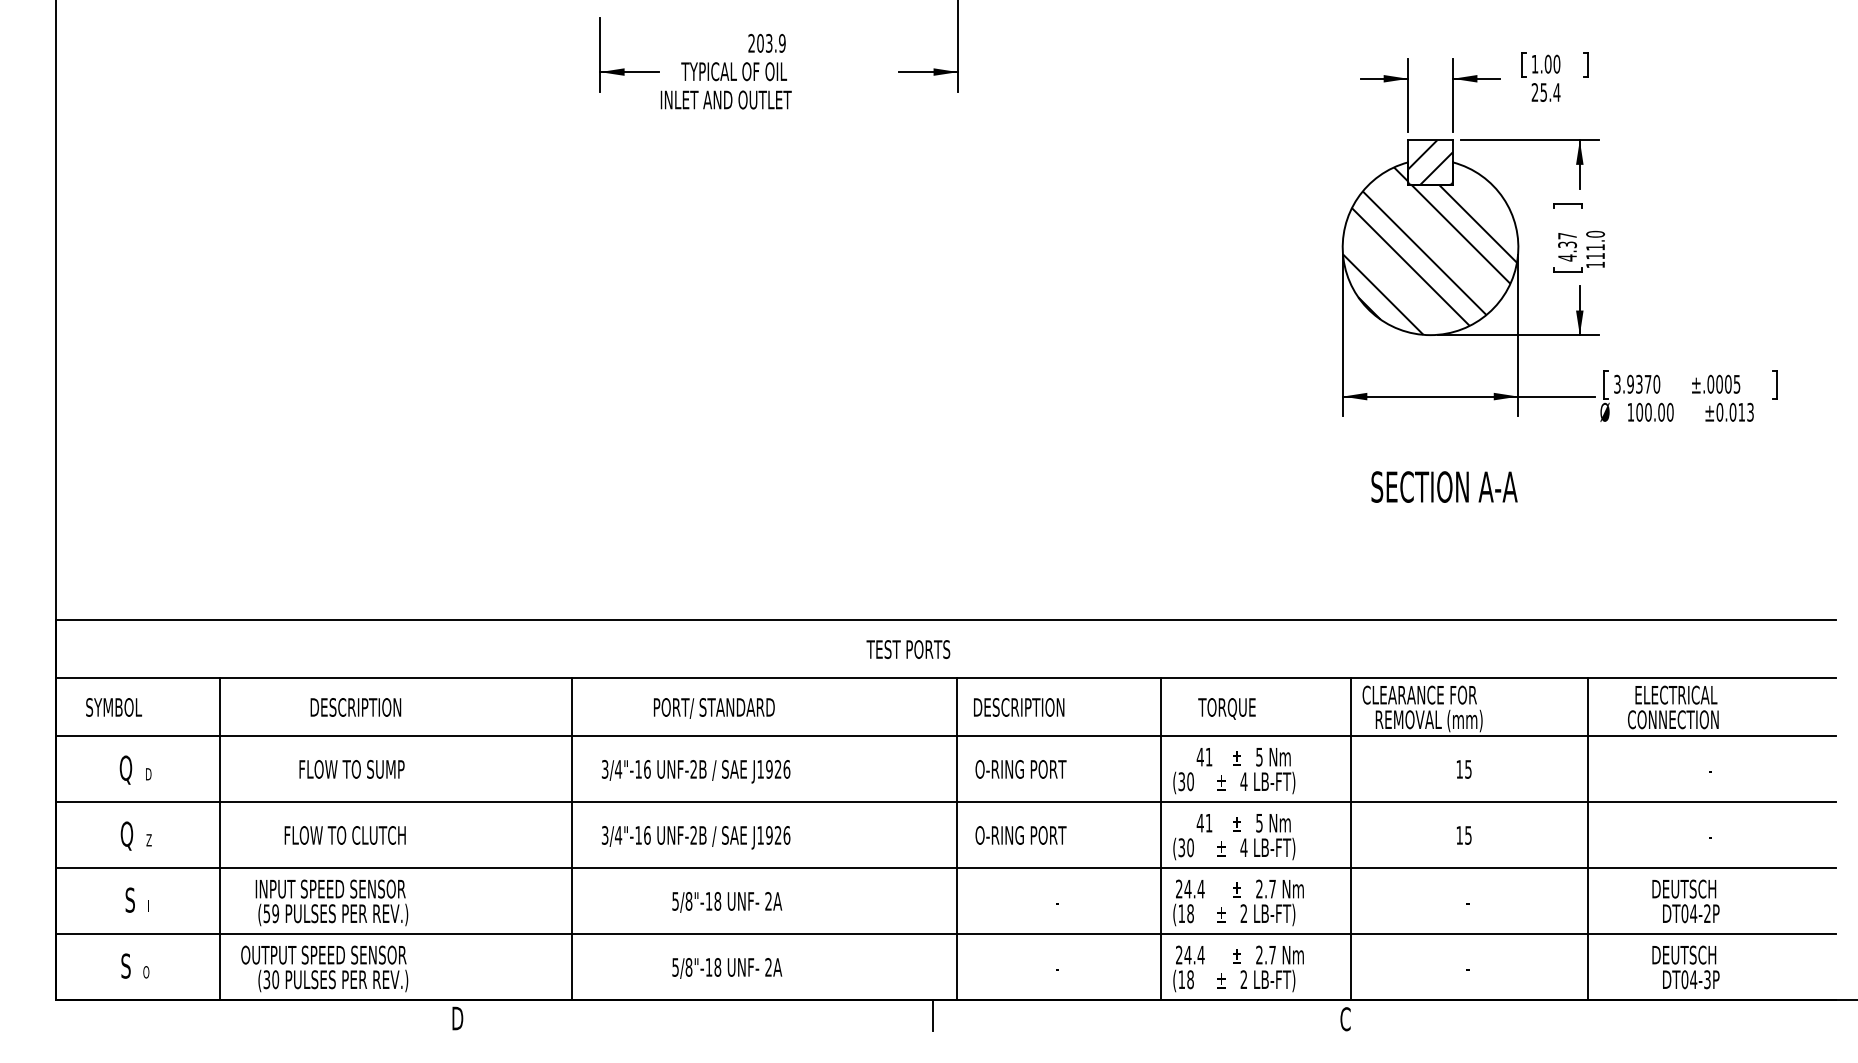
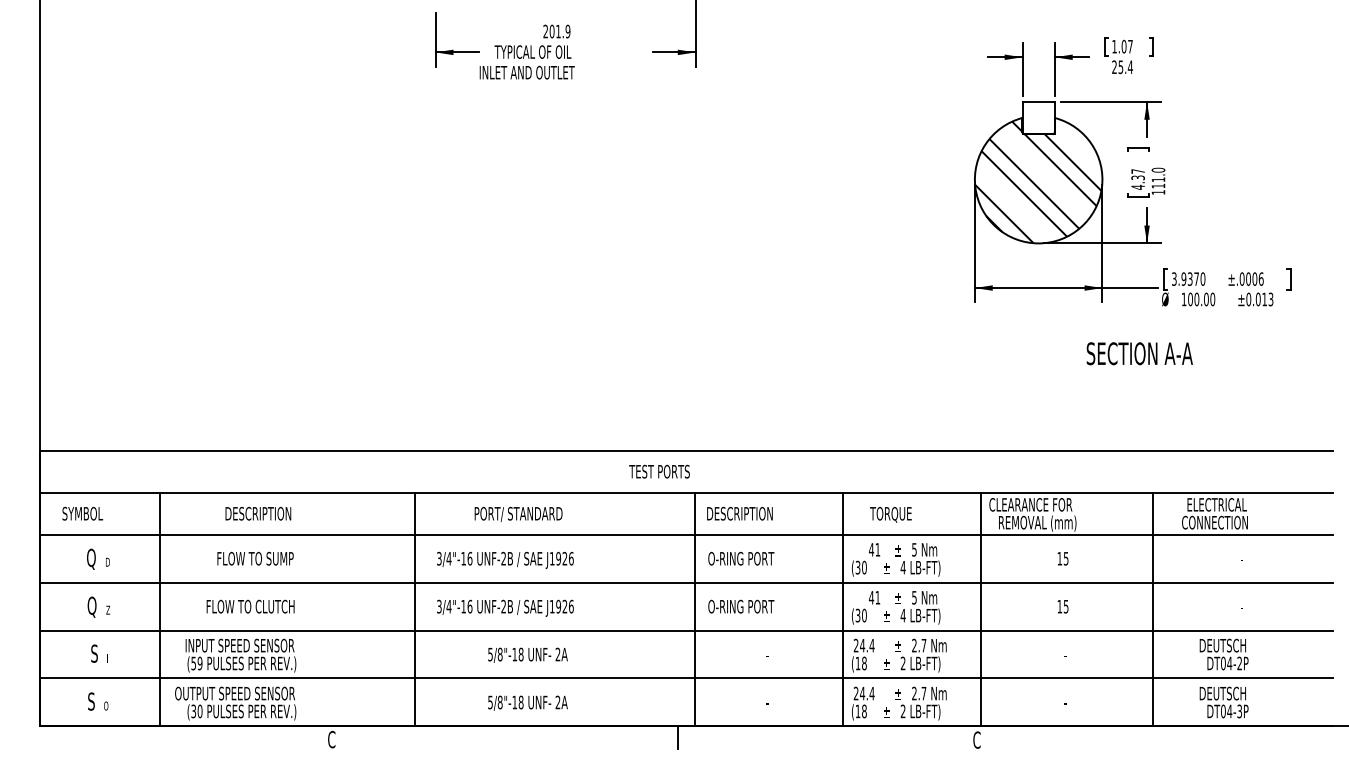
text: (769, 43) -> (558, 31), 203.9 -> 201.9
text: (1557, 63) -> (1130, 46), 1.00 -> 1.07
hatch: (1430, 161) -> (1038, 117), removed
text: (1736, 383) -> (1260, 278), ±.0005 -> ±.0006
text: (1444, 486) -> (1139, 353), moved
text: (457, 1018) -> (332, 739), D -> C

